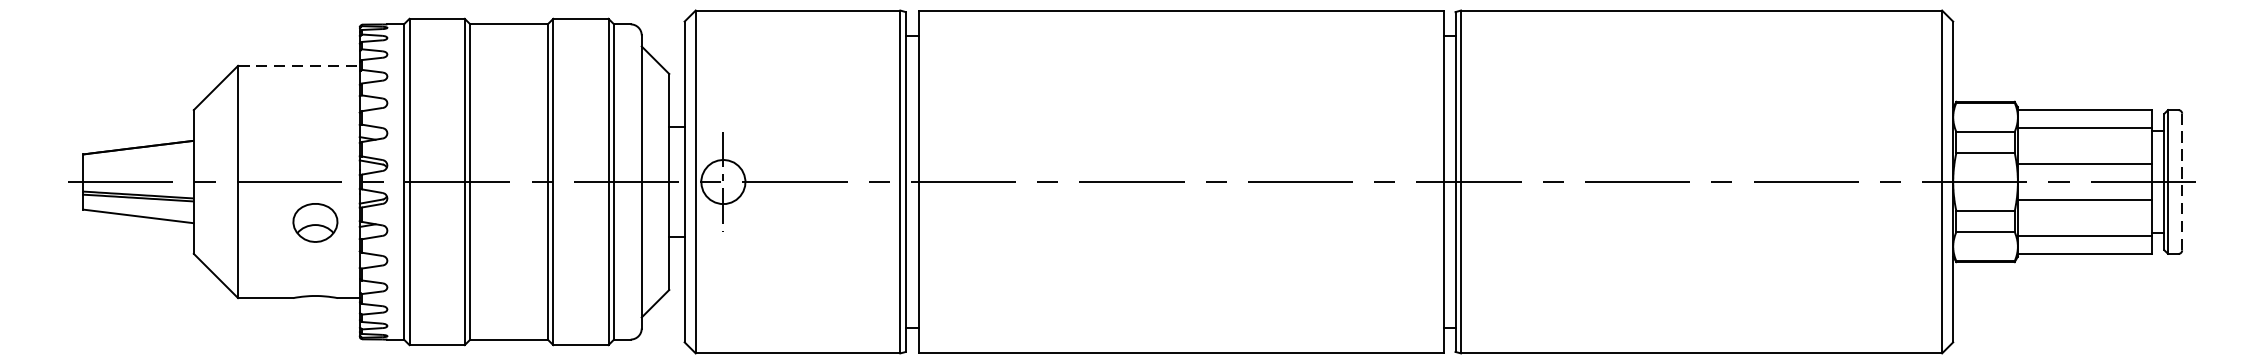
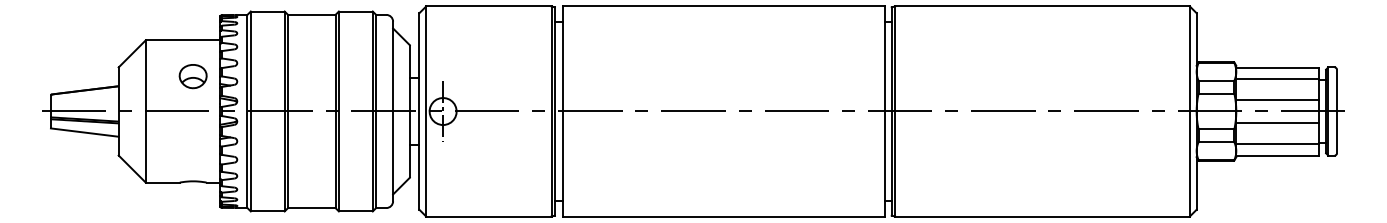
line: (299, 66) -> (183, 40), dashed -> solid
line: (2181, 182) -> (1336, 111), dashed -> solid
part: (314, 222) -> (192, 76), moved

